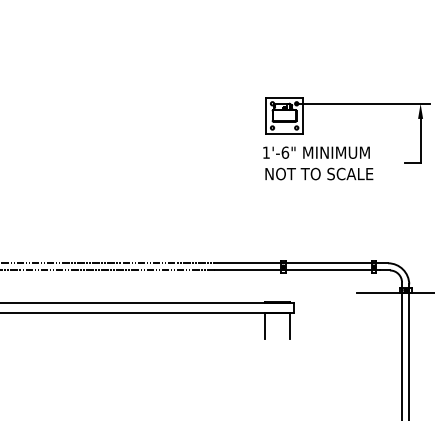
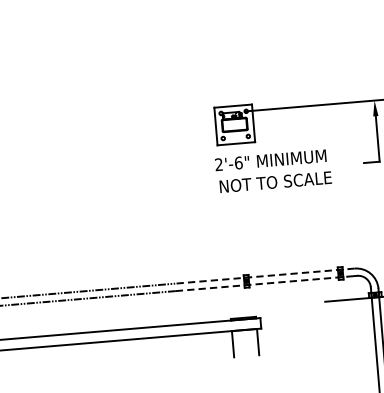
text: (265, 152) -> (218, 164), 1'-6" -> 2'-6"
line: (301, 263) -> (265, 276), solid -> dashed
line: (297, 270) -> (261, 283), solid -> dashed

